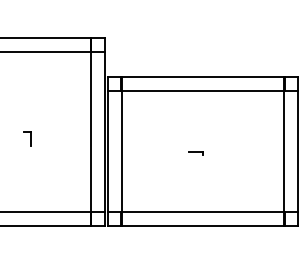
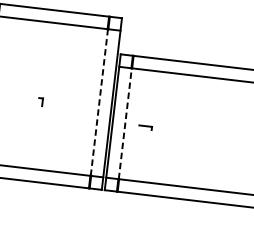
line: (90, 131) -> (99, 102), solid -> dashed
part: (27, 138) -> (40, 101), size x0.6
line: (121, 151) -> (125, 123), solid -> dashed
part: (195, 153) -> (145, 127), moved

